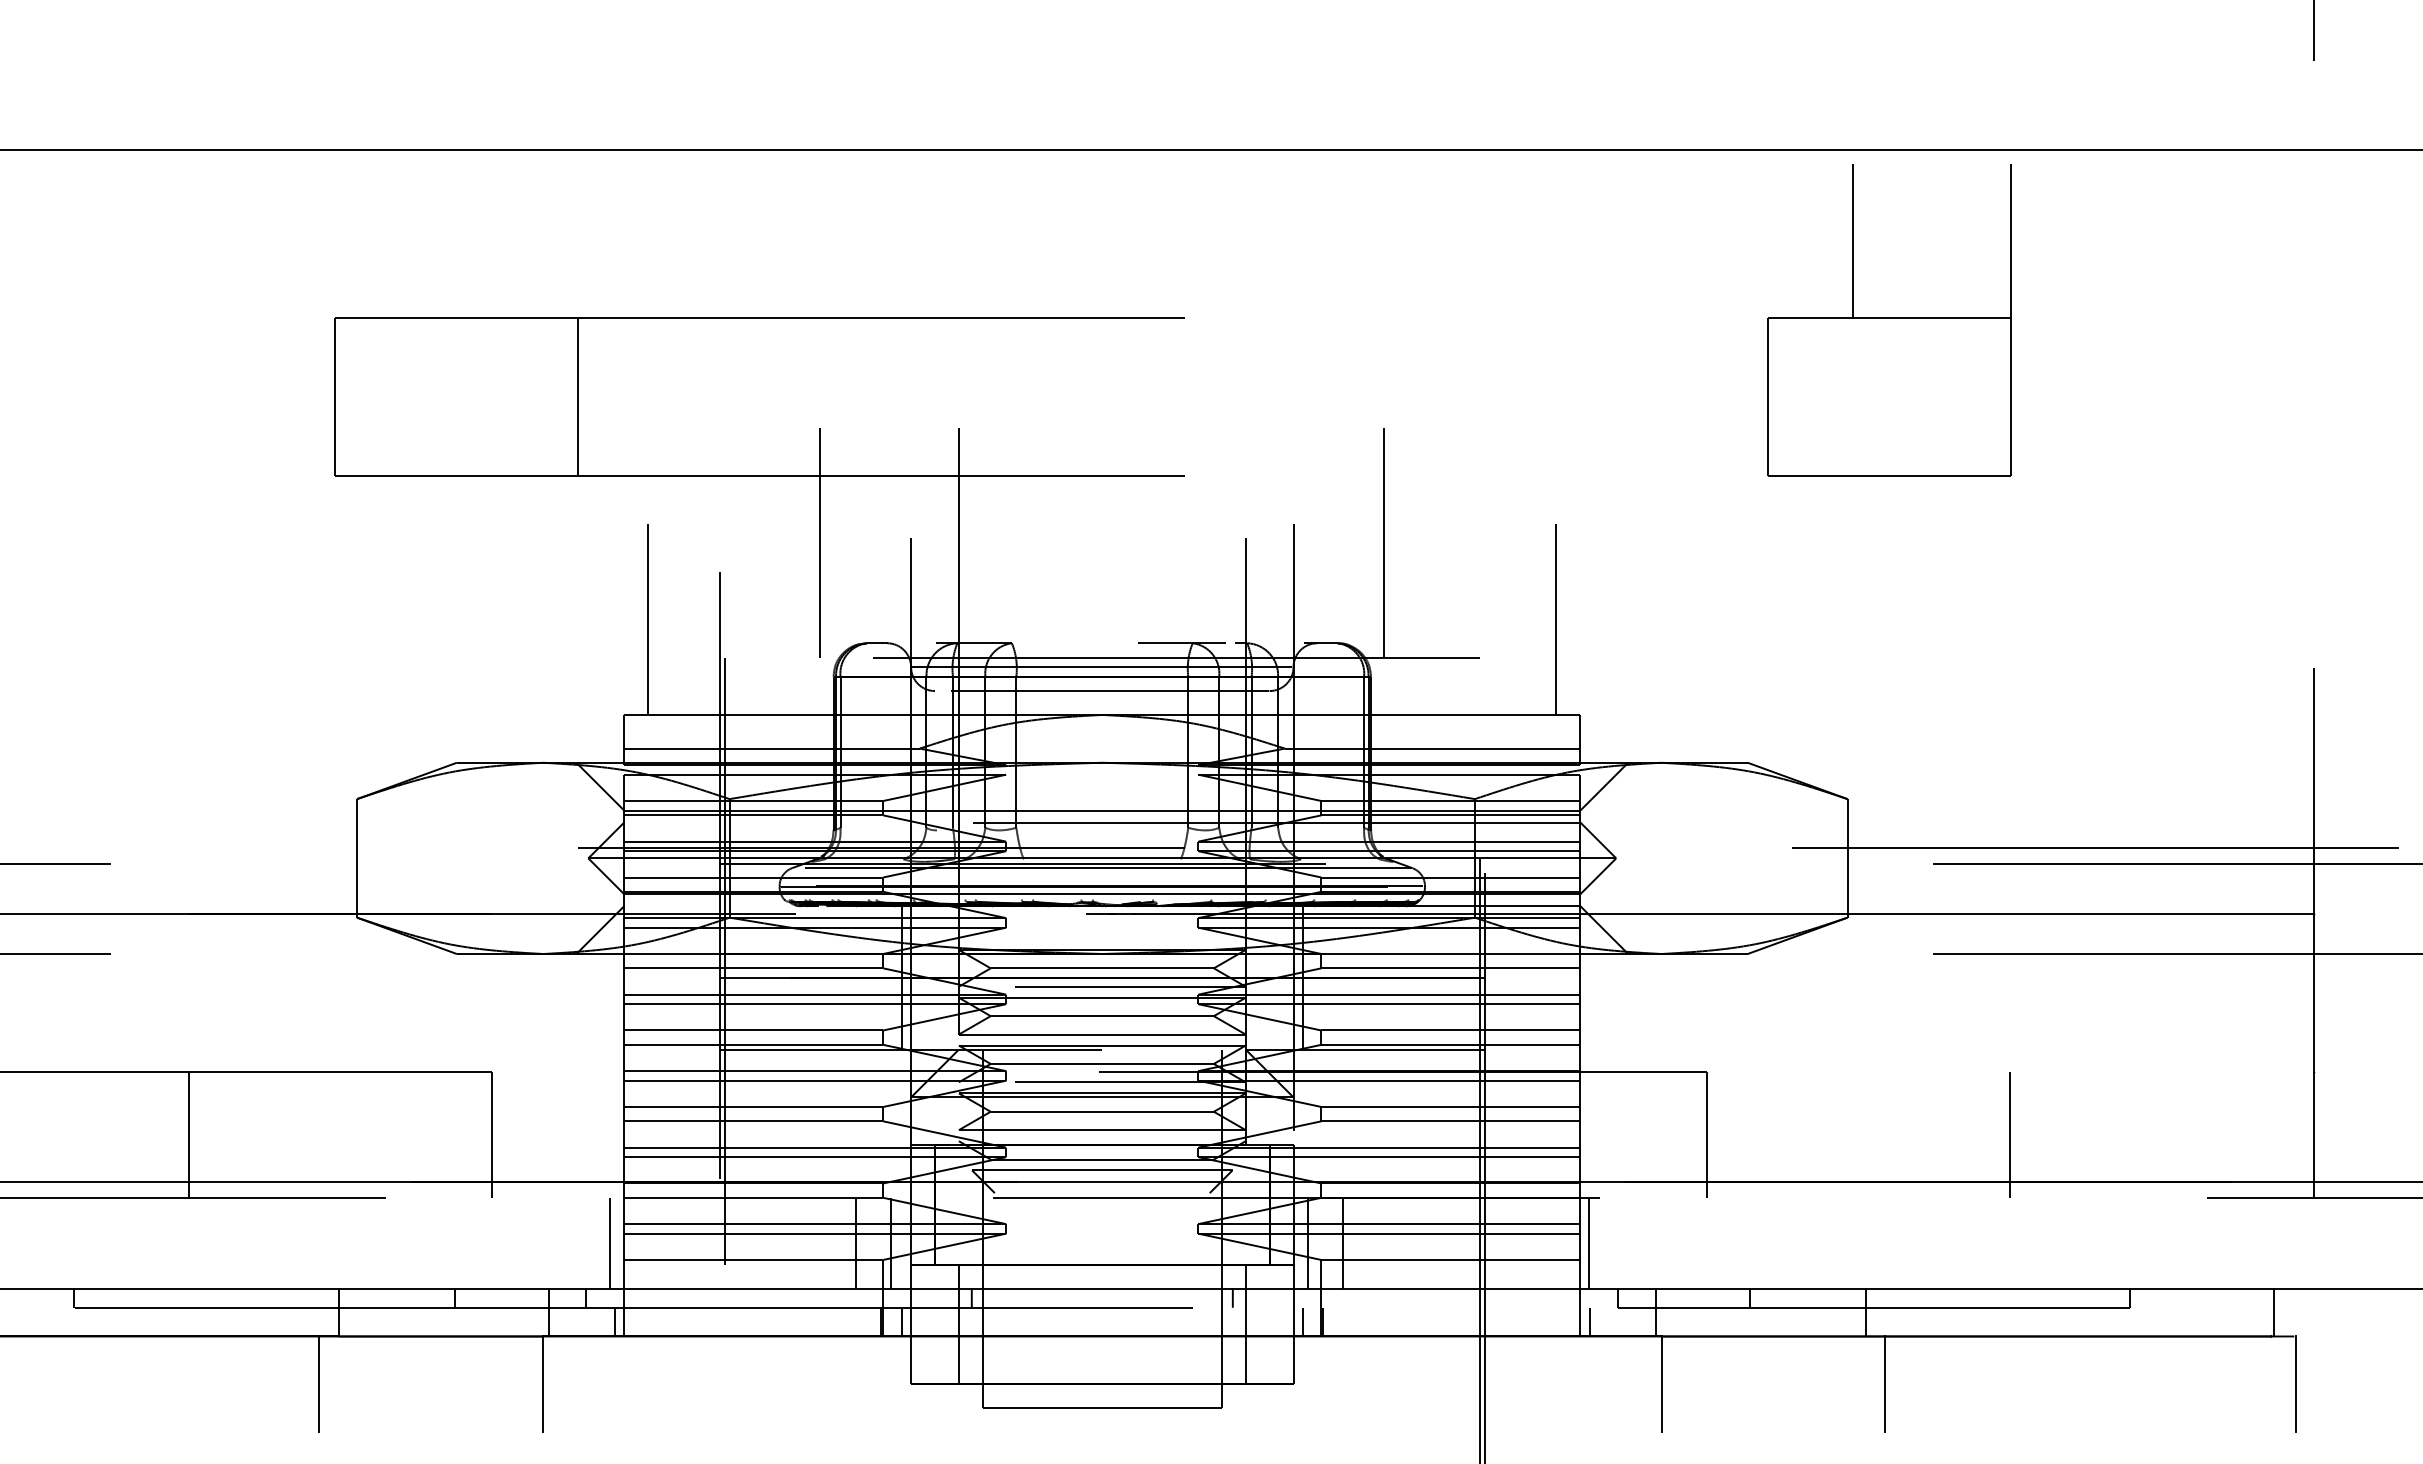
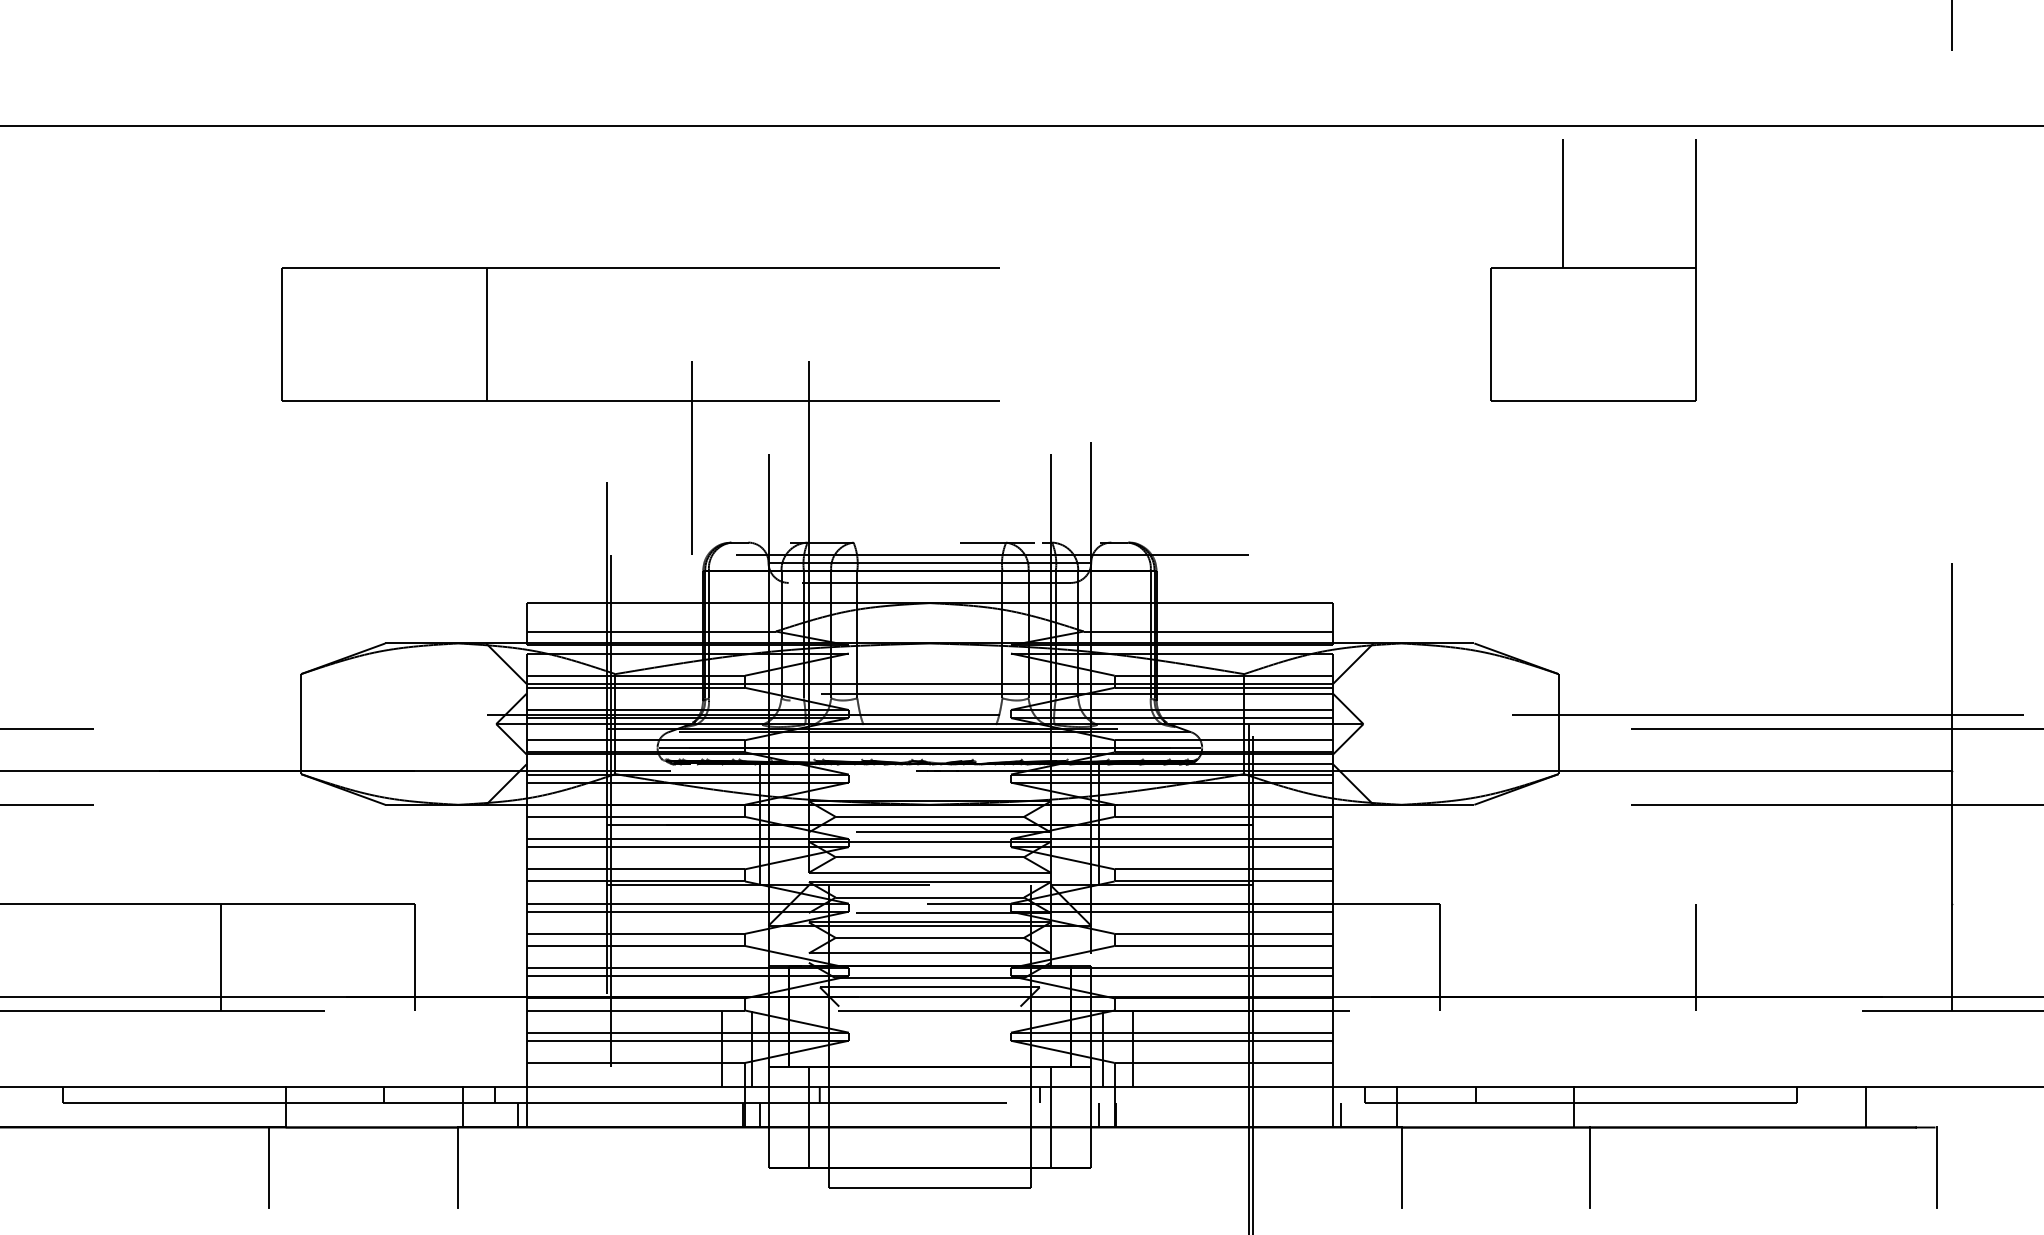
line: (1384, 542) -> (1167, 457), removed
line: (648, 618) -> (546, 521), removed
line: (1556, 618) -> (1313, 521), removed
line: (188, 1134) -> (220, 957), moved
line: (610, 1242) -> (514, 1048), removed
line: (1588, 1242) -> (1340, 1048), removed
line: (2273, 1312) -> (1865, 1107), moved

